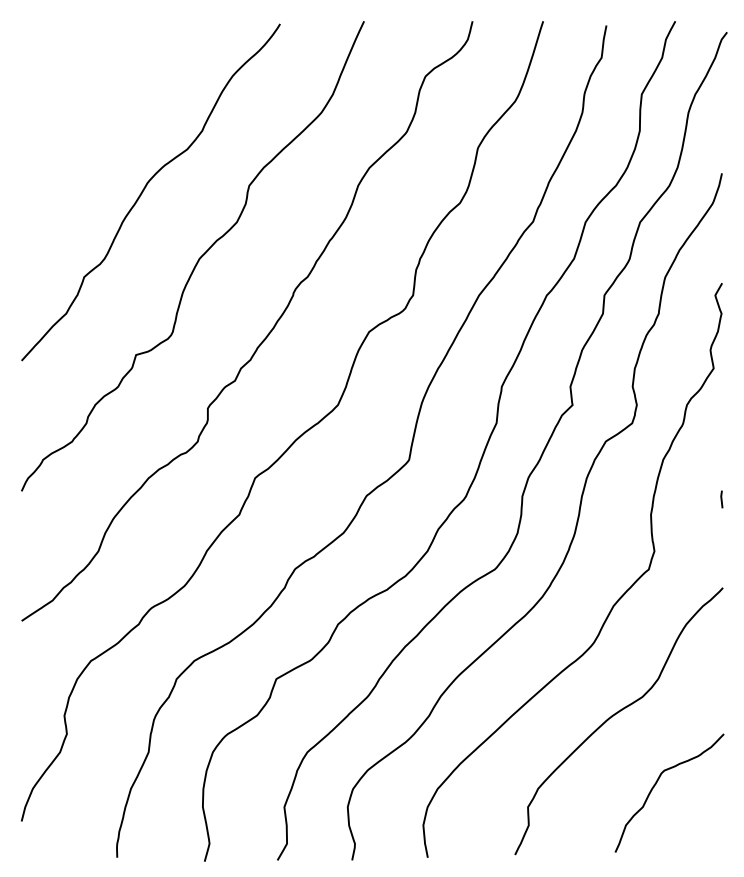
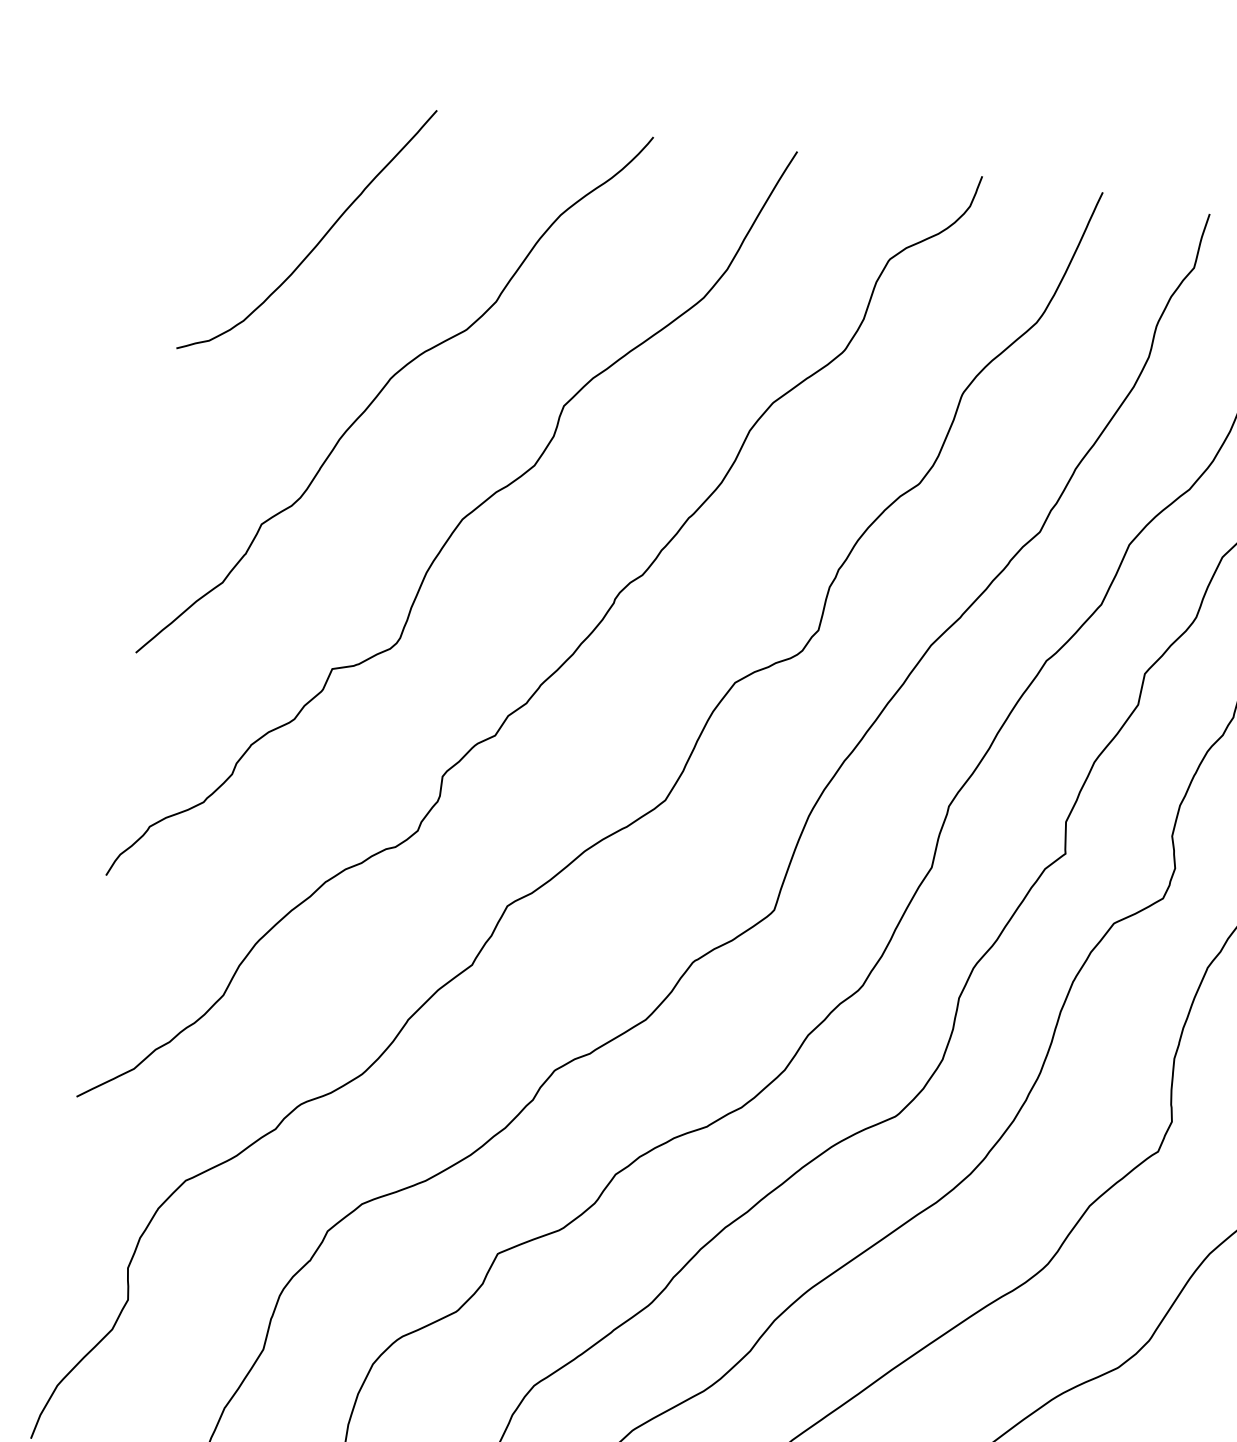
curve: (95, 108) -> (319, 239), added

